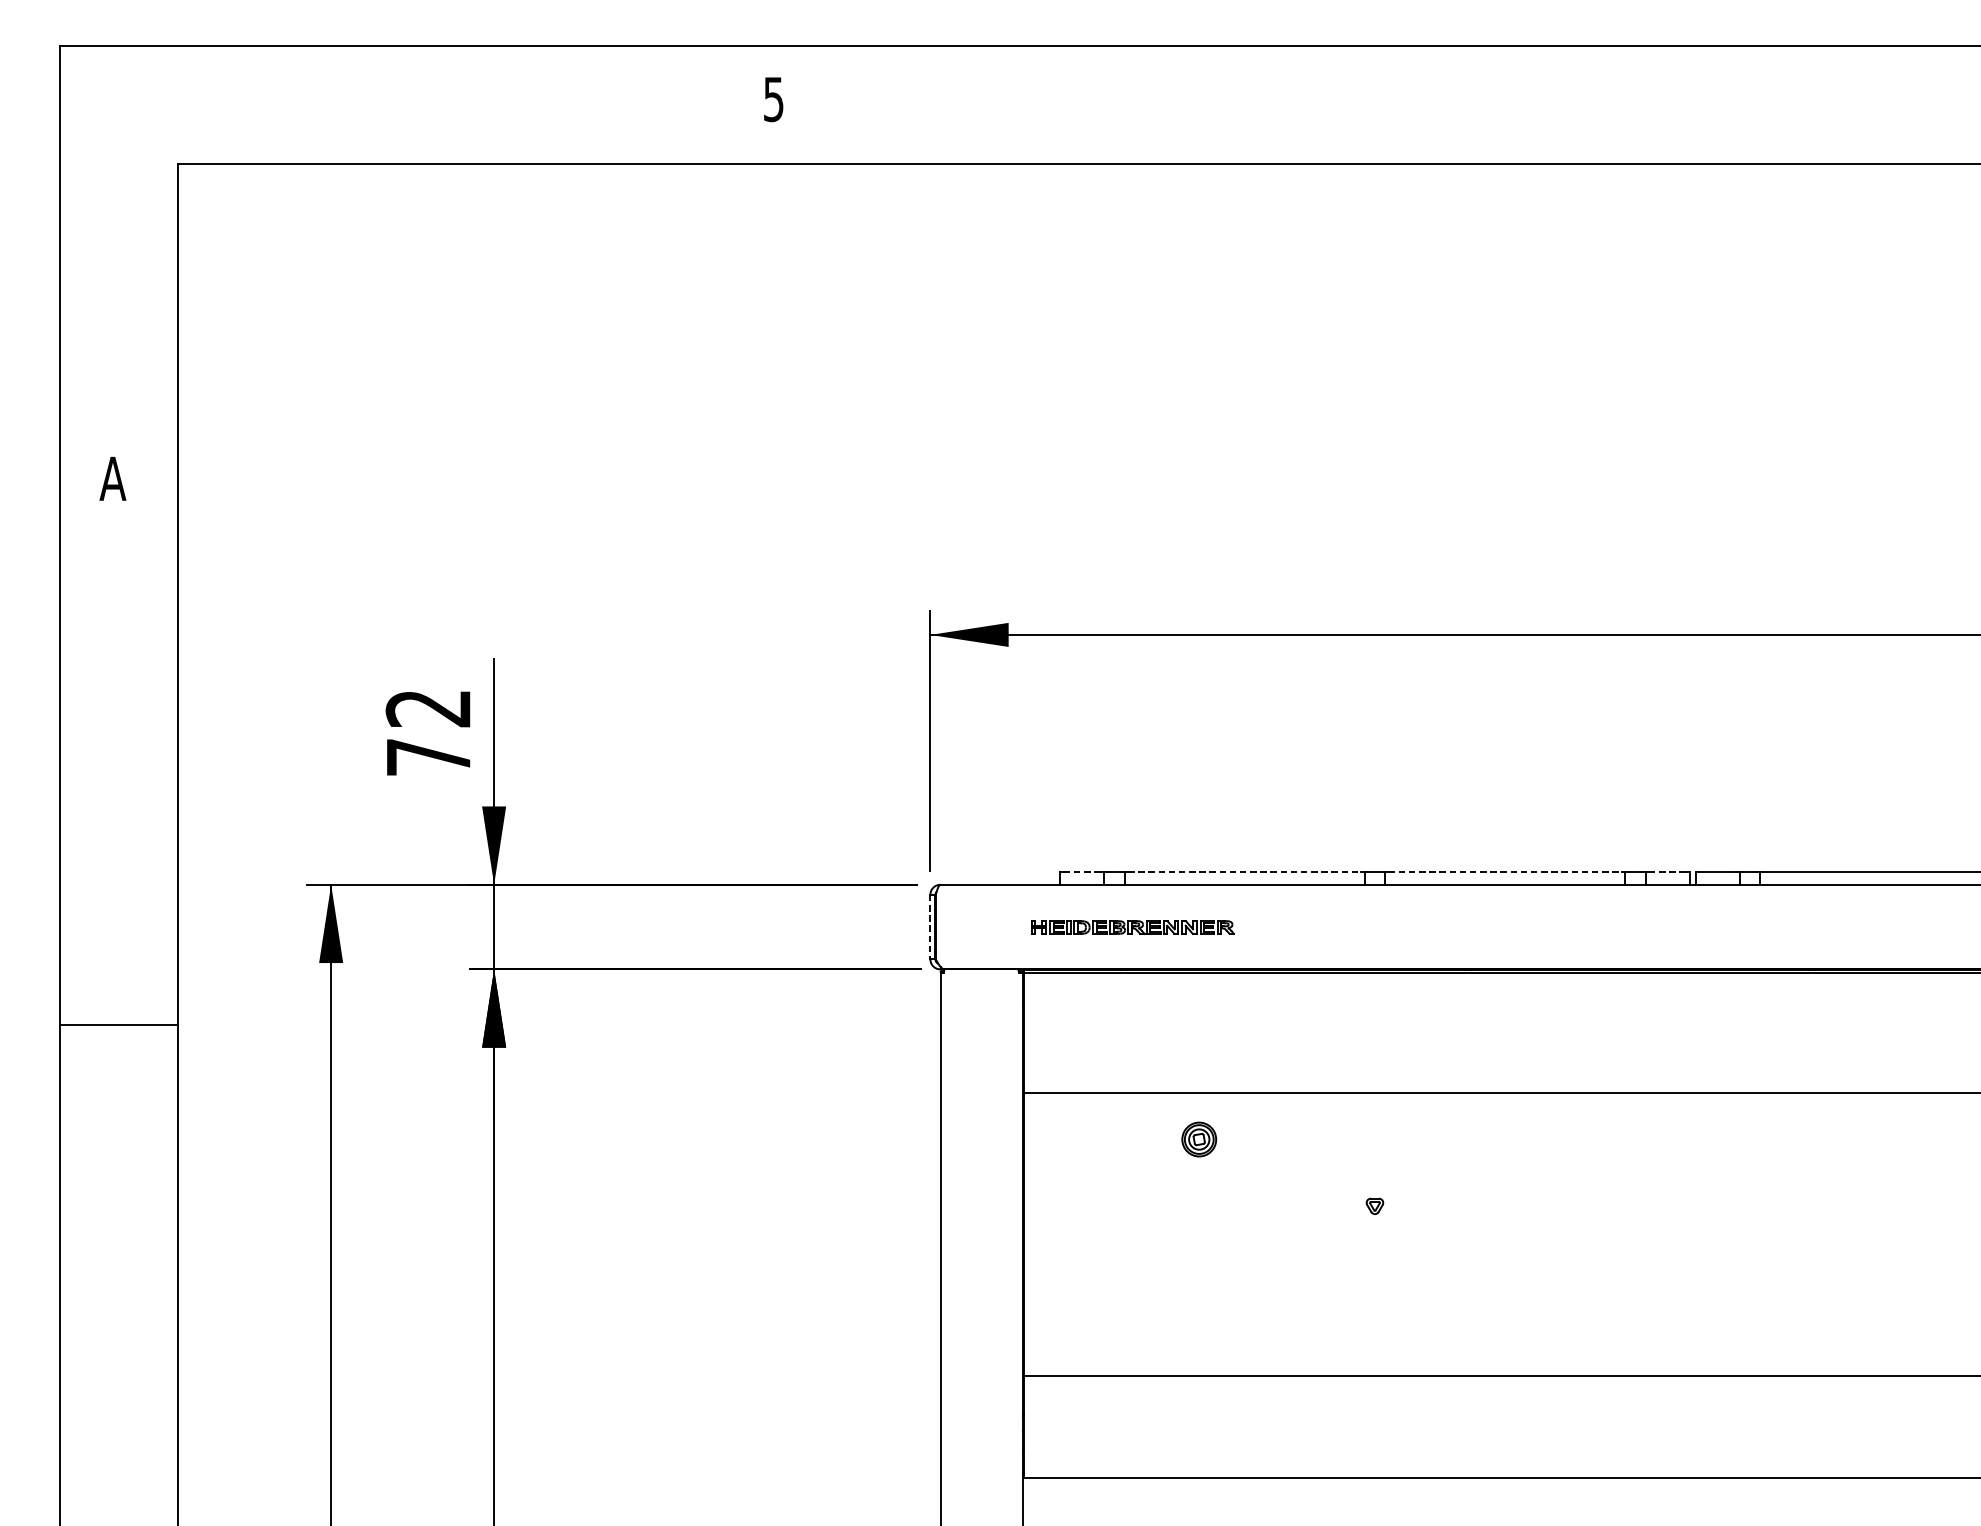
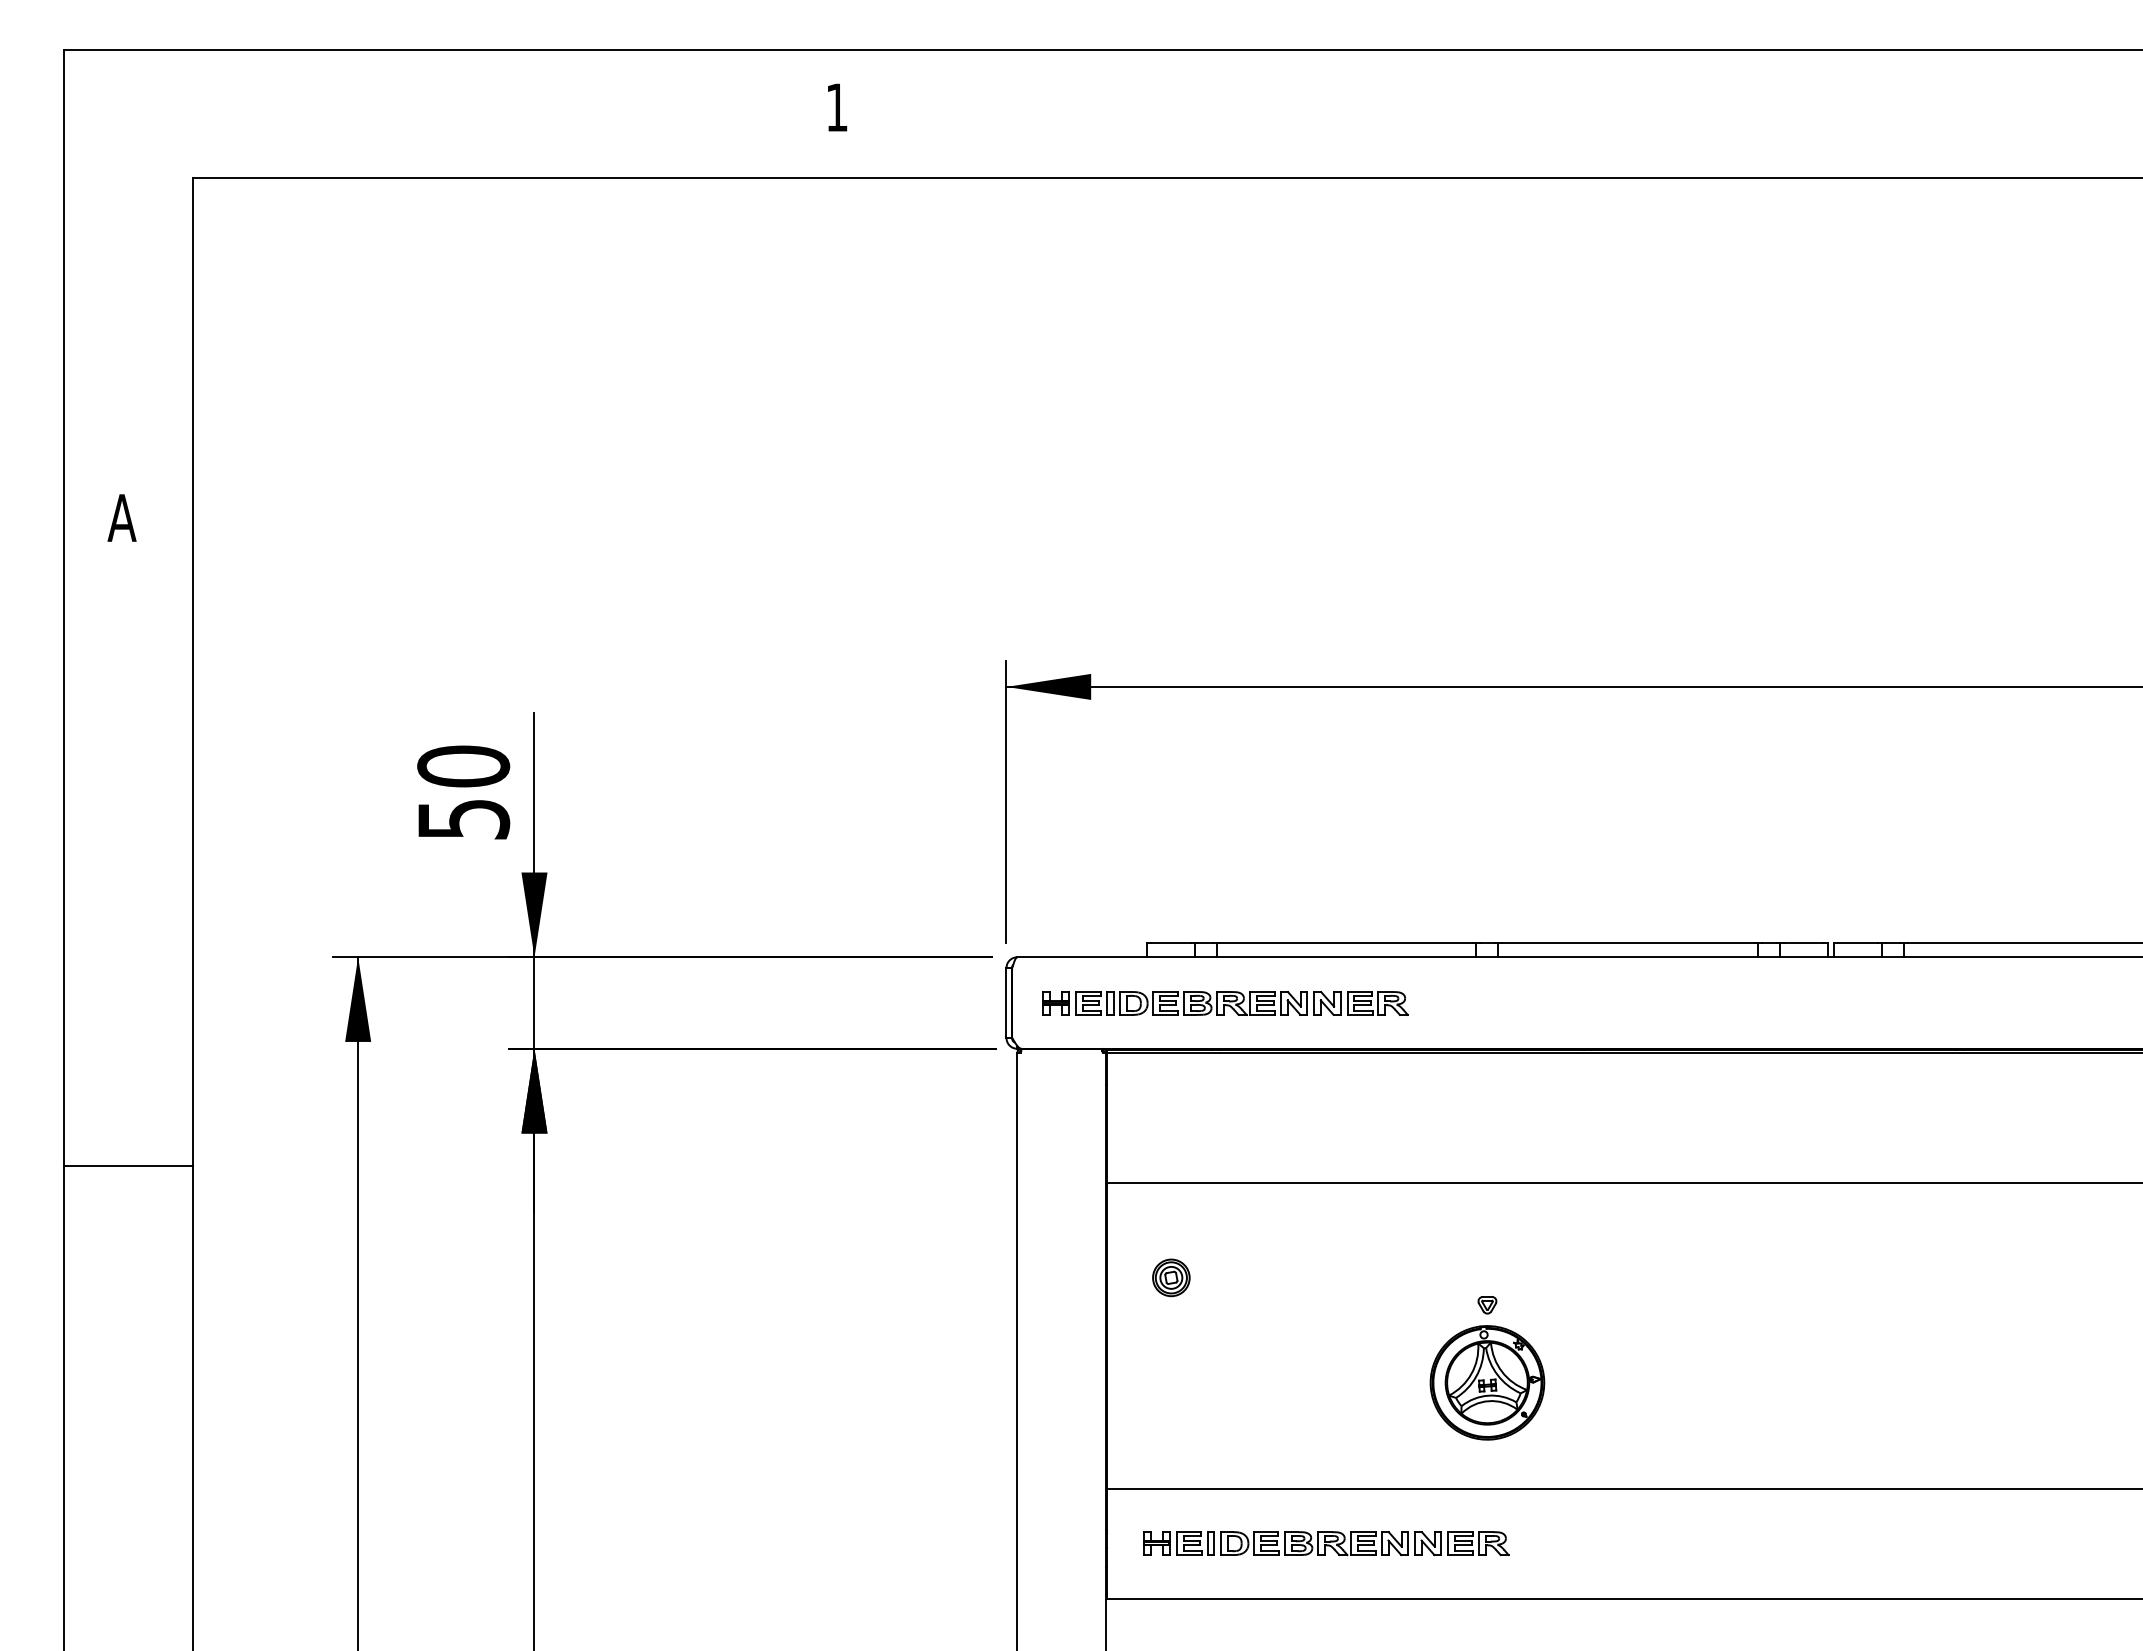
text: (773, 99) -> (836, 107), 5 -> 1
text: (428, 732) -> (463, 792), 72 -> 50
line: (1082, 872) -> (1171, 943), dashed -> solid
line: (1245, 872) -> (1347, 943), dashed -> solid
line: (1505, 872) -> (1628, 943), dashed -> solid
line: (1668, 872) -> (1804, 943), dashed -> solid
line: (930, 927) -> (1006, 1003), dashed -> solid
part: (1132, 927) -> (1225, 1003), size x1.67
line: (118, 1024) -> (128, 1165), moved
part: (1199, 1139) -> (1171, 1277), moved
part: (1375, 1277) -> (1487, 1382), added
part: (1226, 1426) -> (1326, 1543), added

